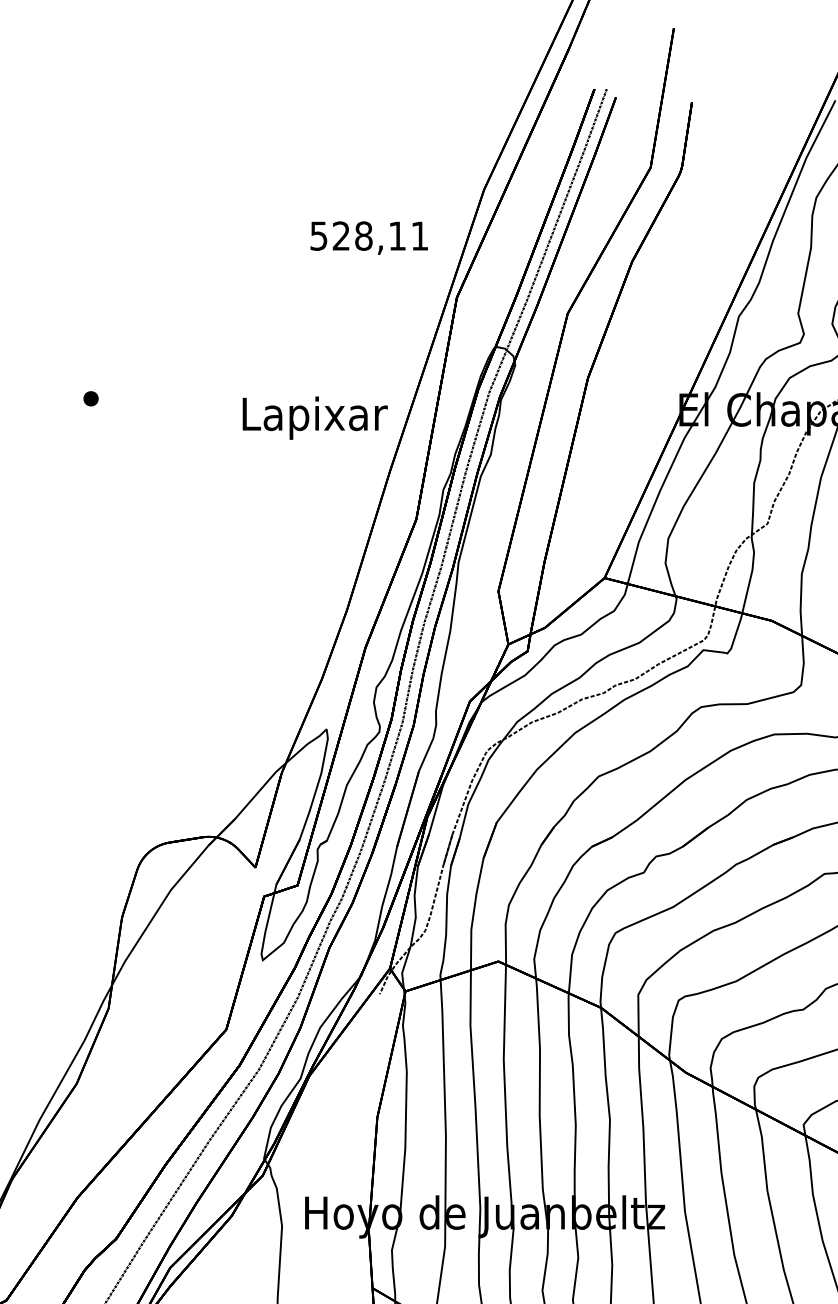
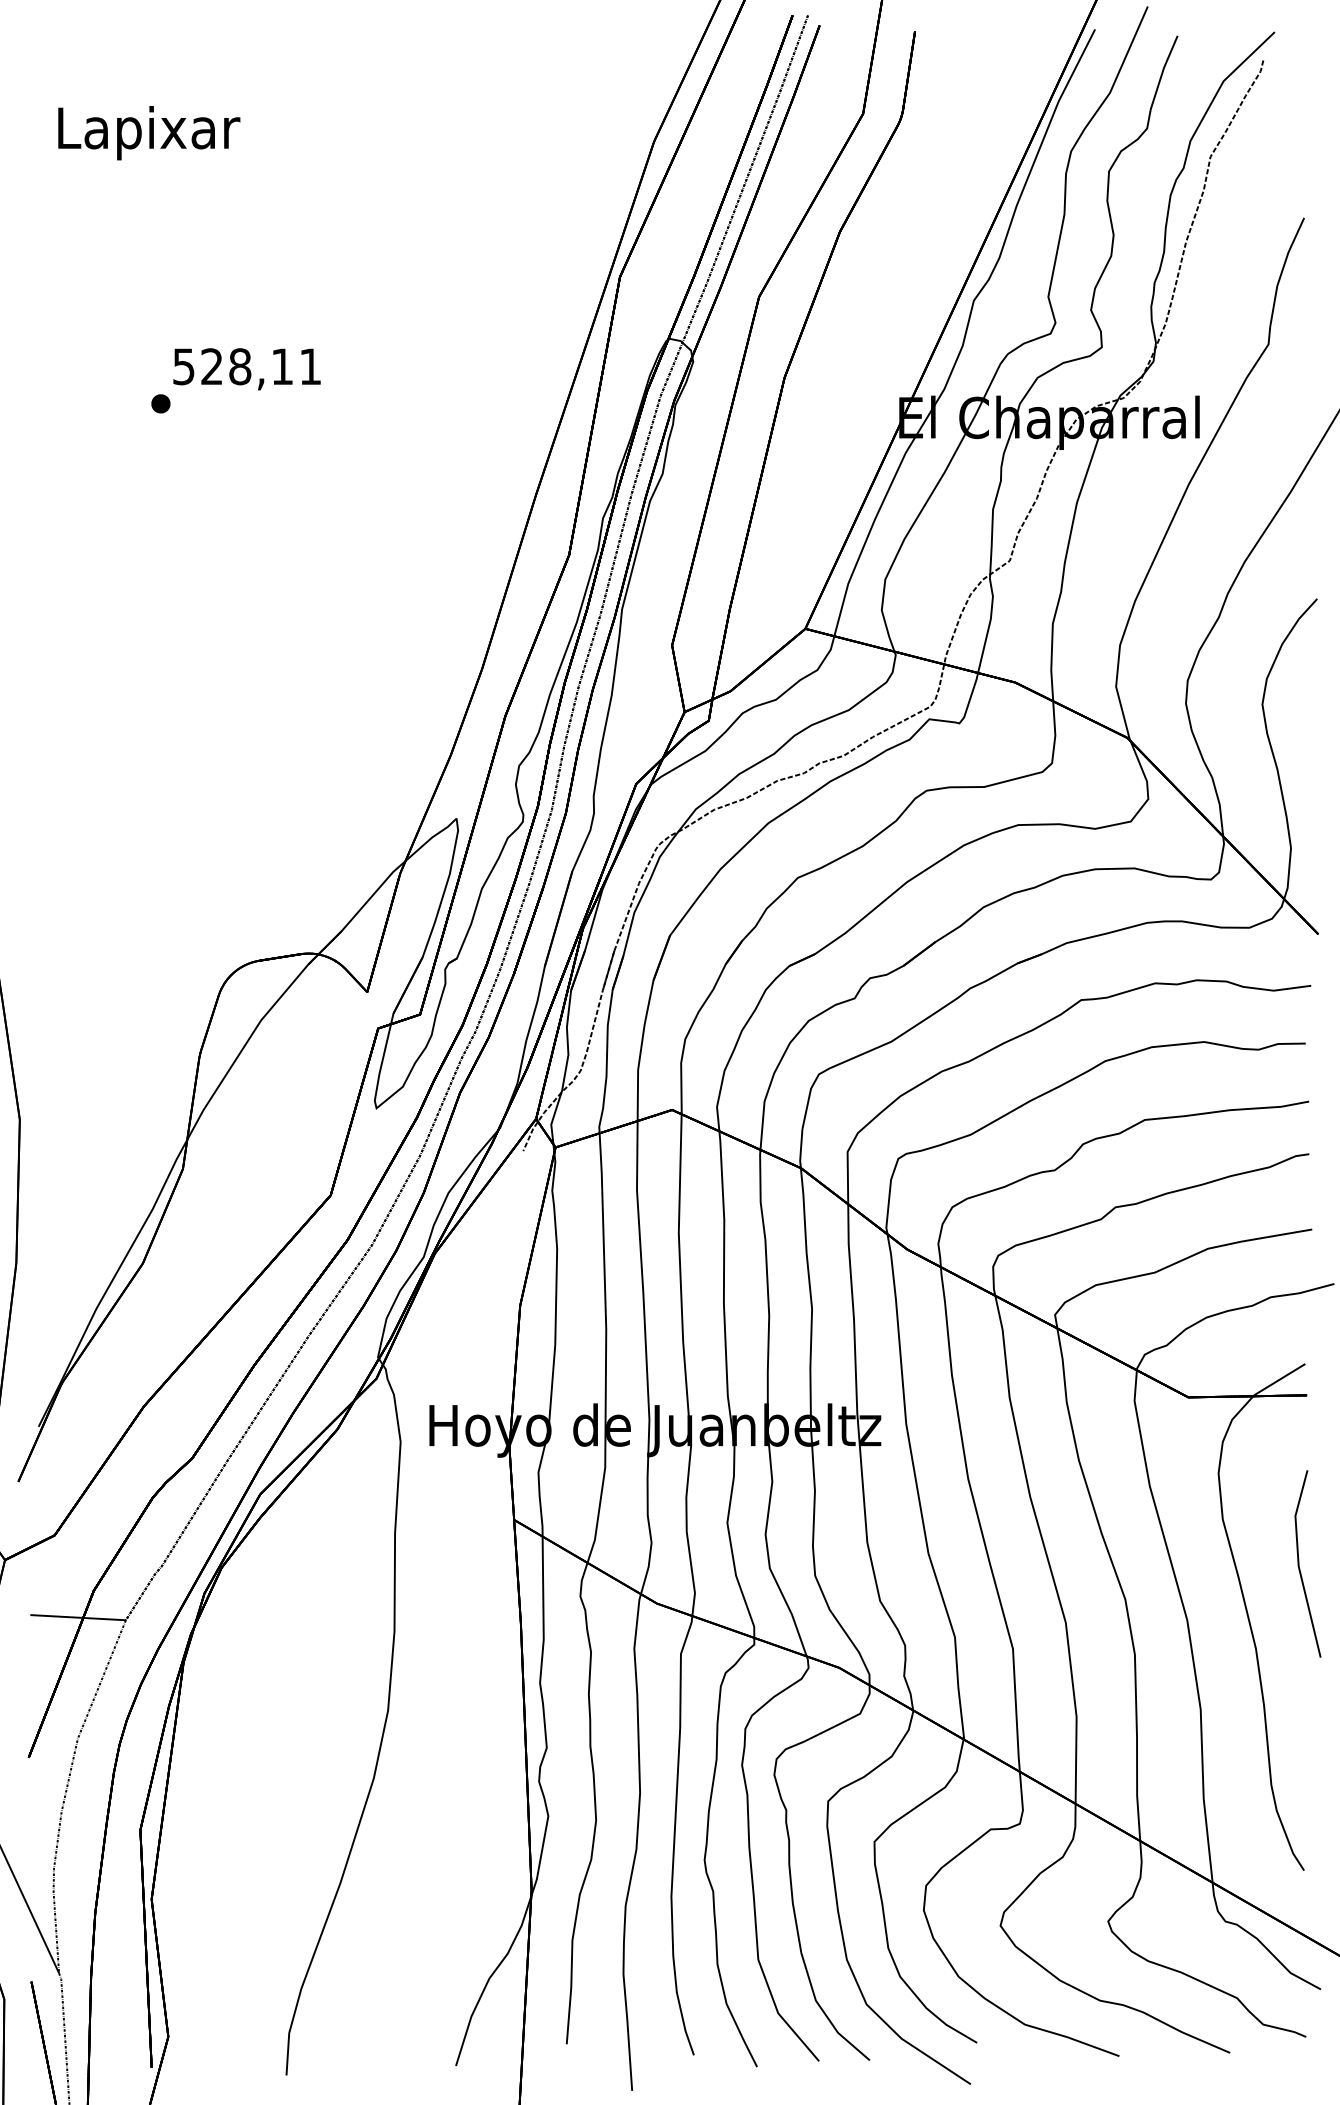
text: (368, 238) -> (246, 369), moved
text: (315, 418) -> (149, 133), moved

